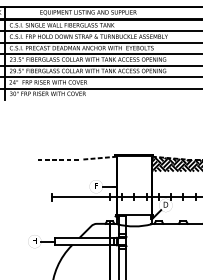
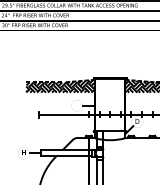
hatch: (76, 163) -> (59, 85), added

